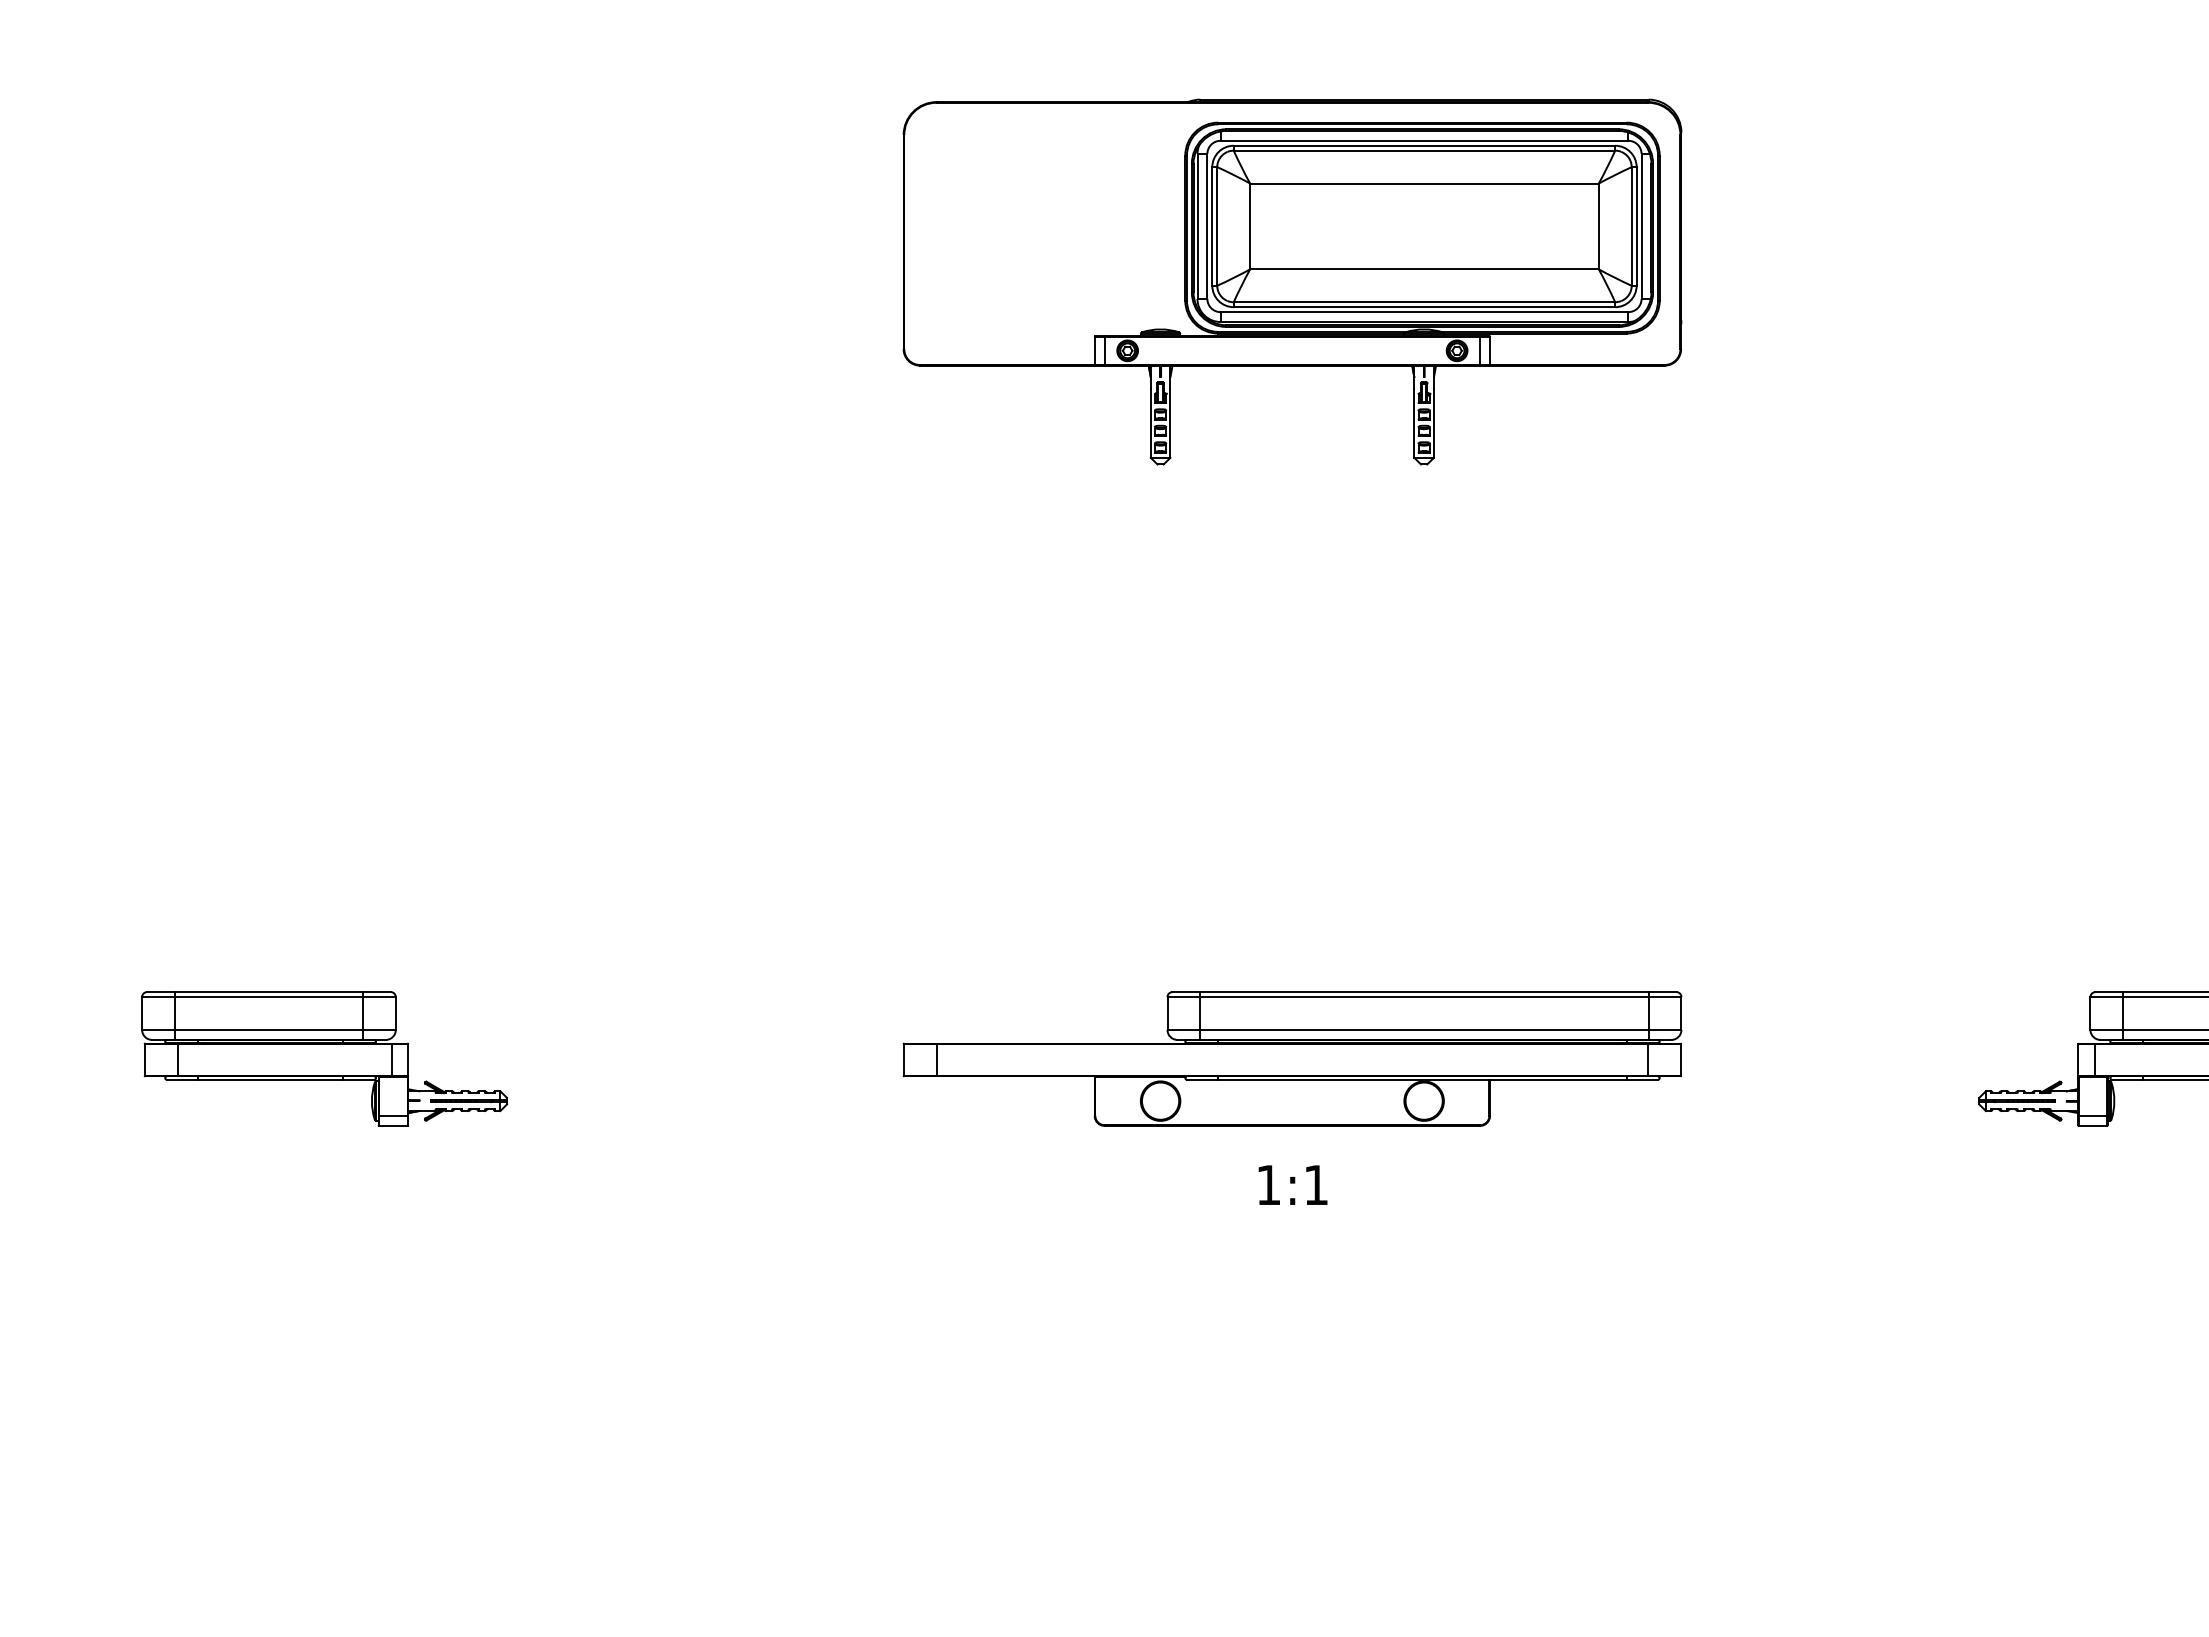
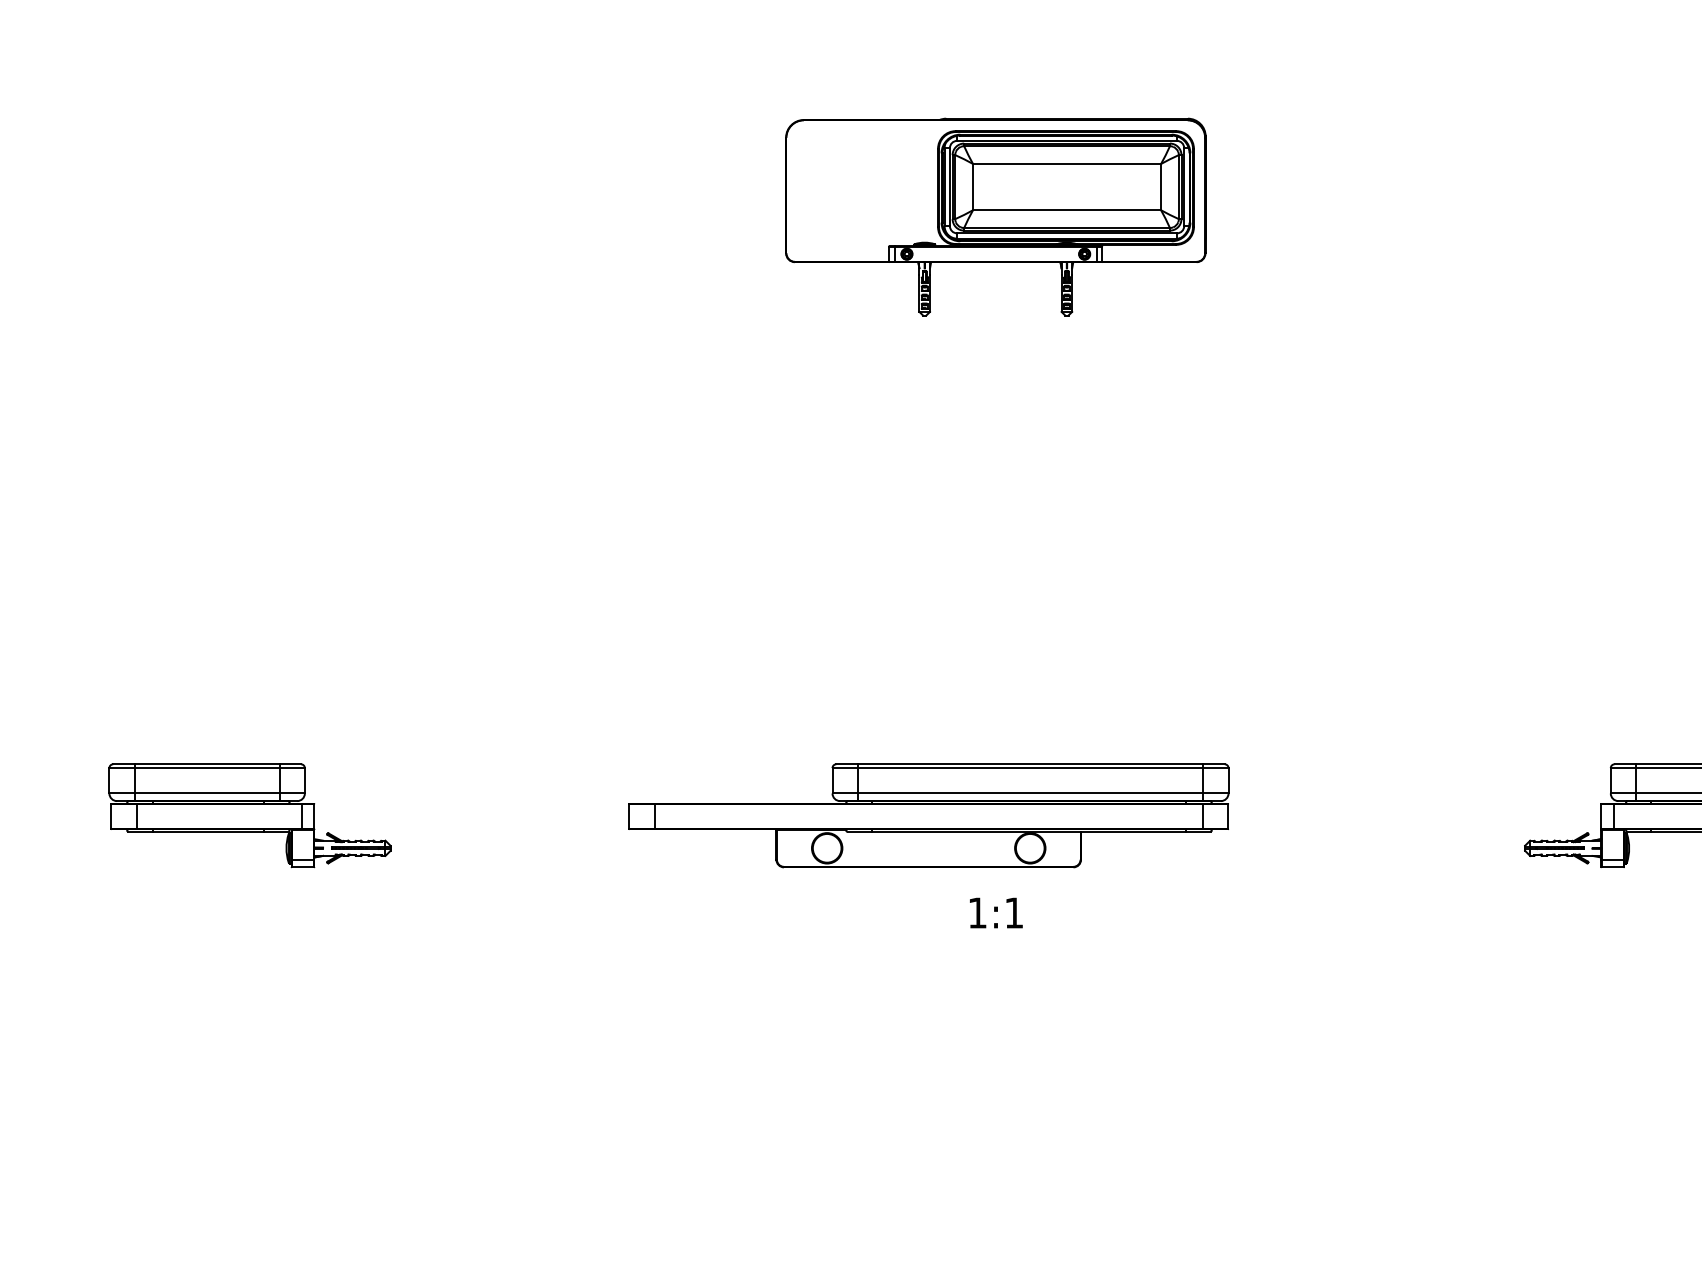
part: (1292, 281) -> (995, 216), size x0.7
part: (1292, 1058) -> (928, 815), moved

